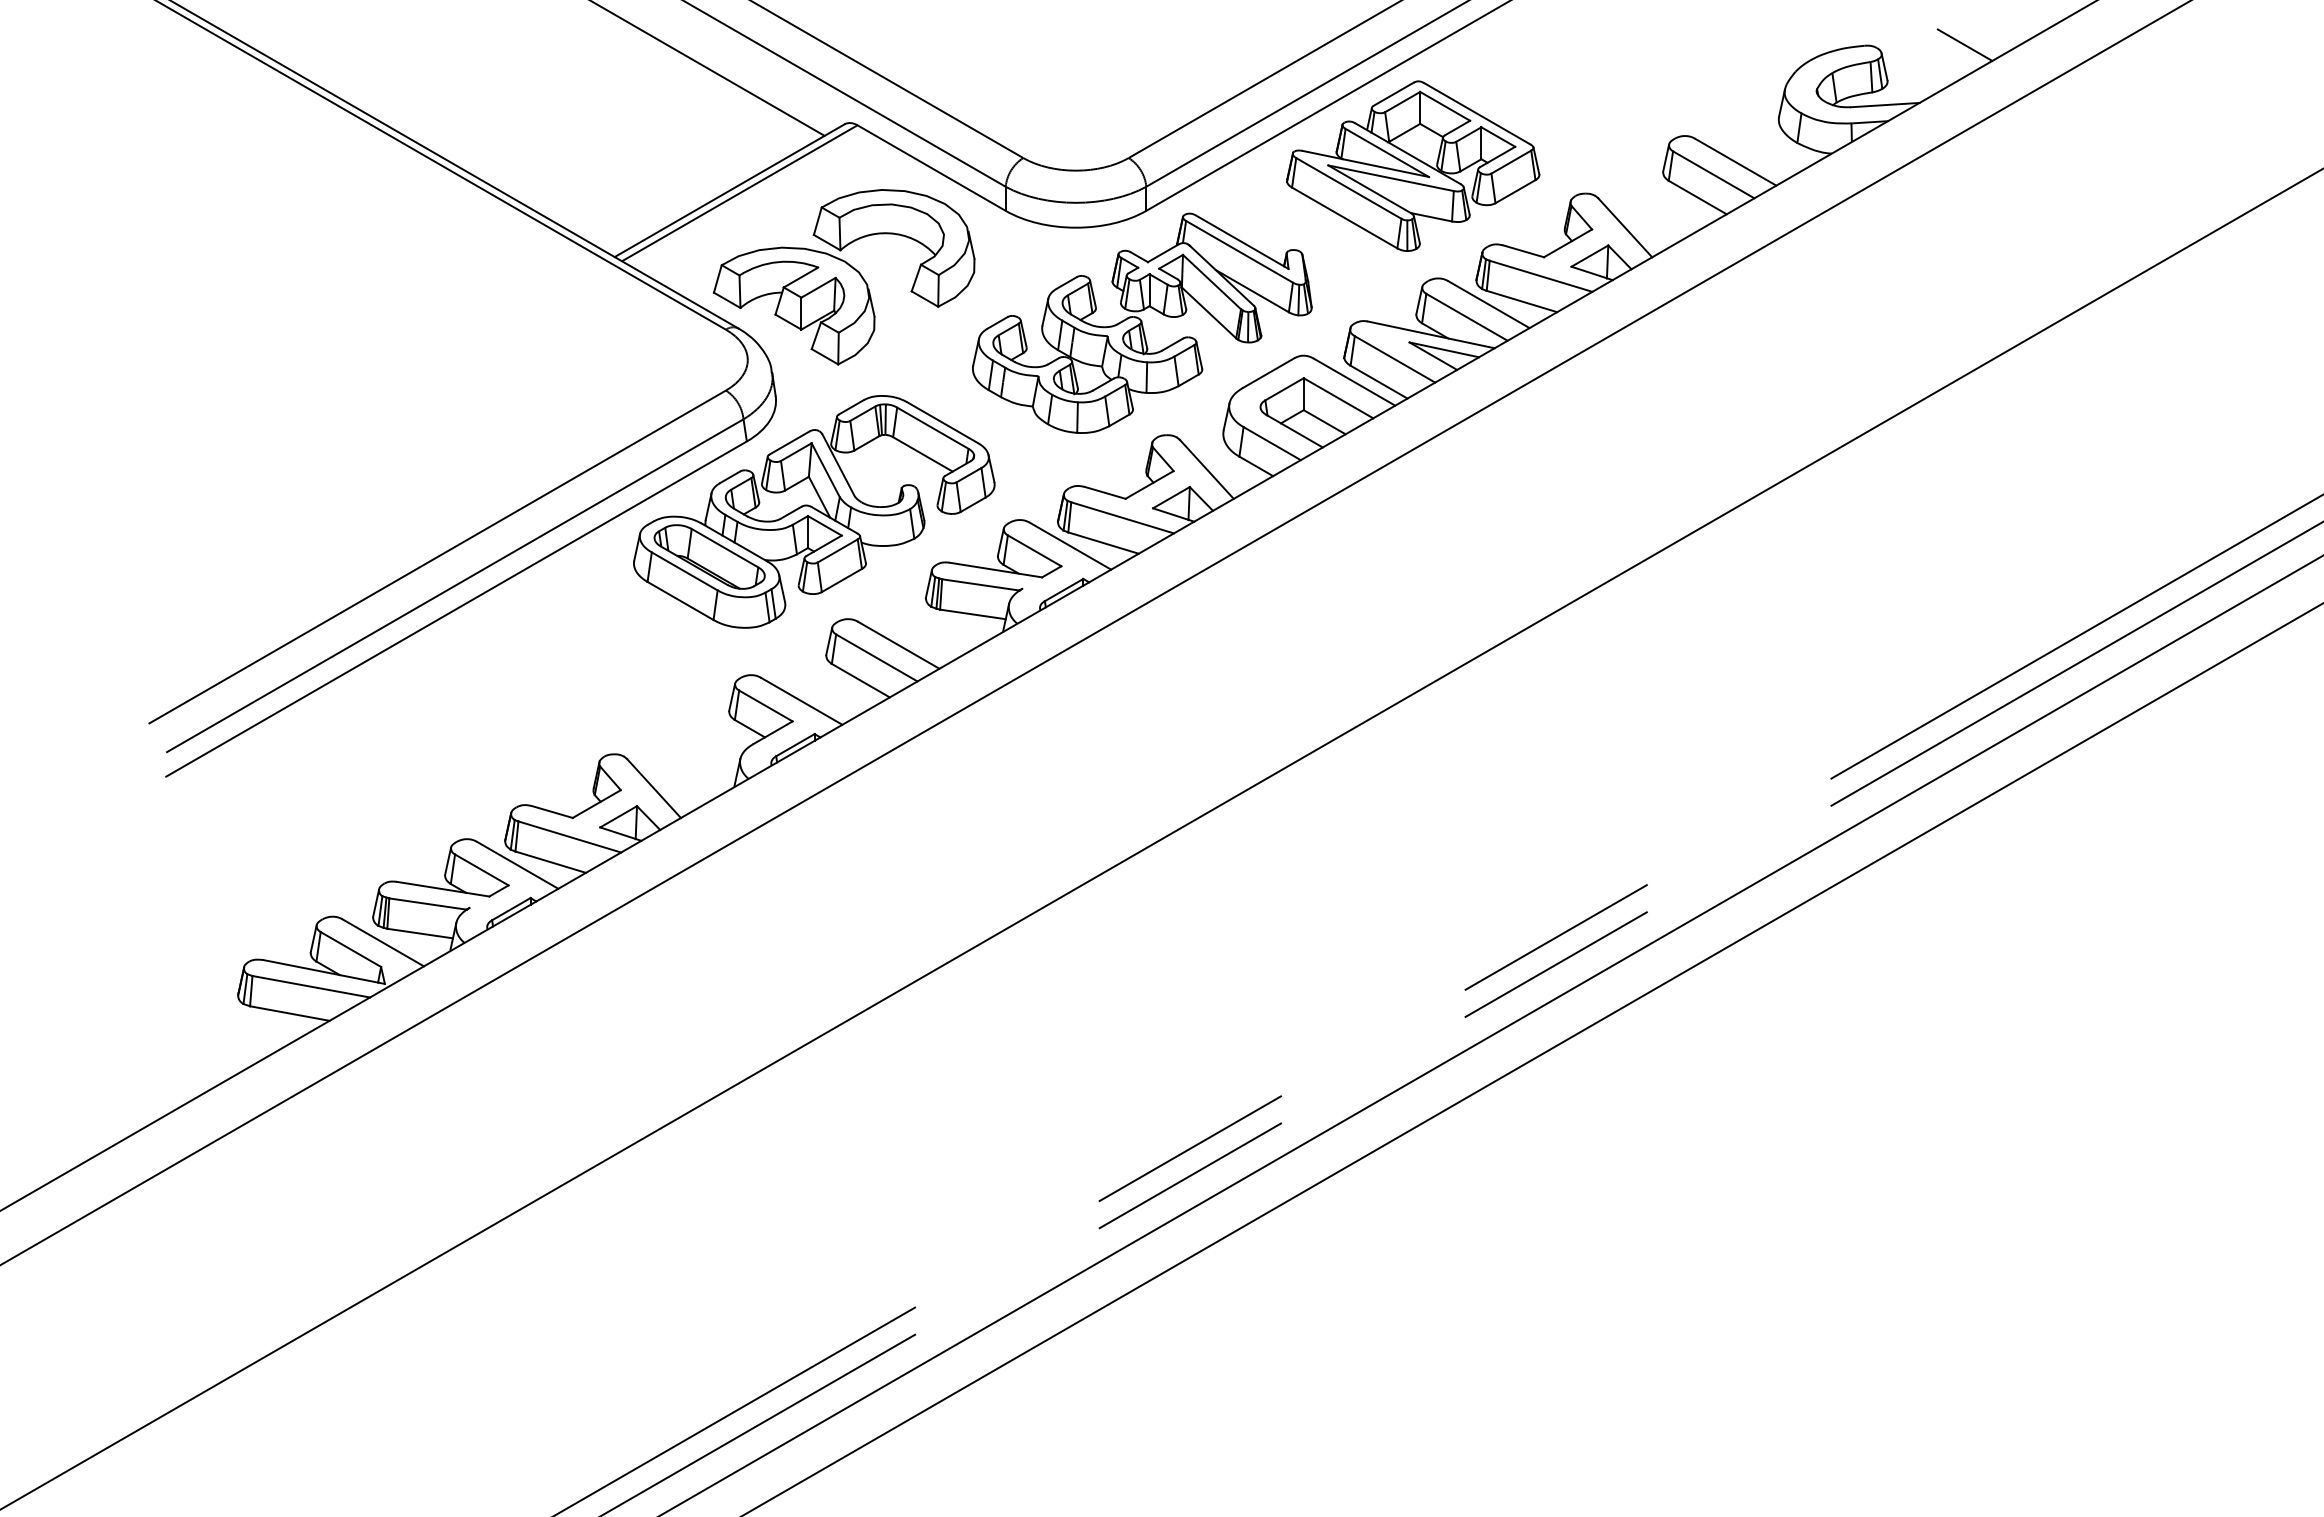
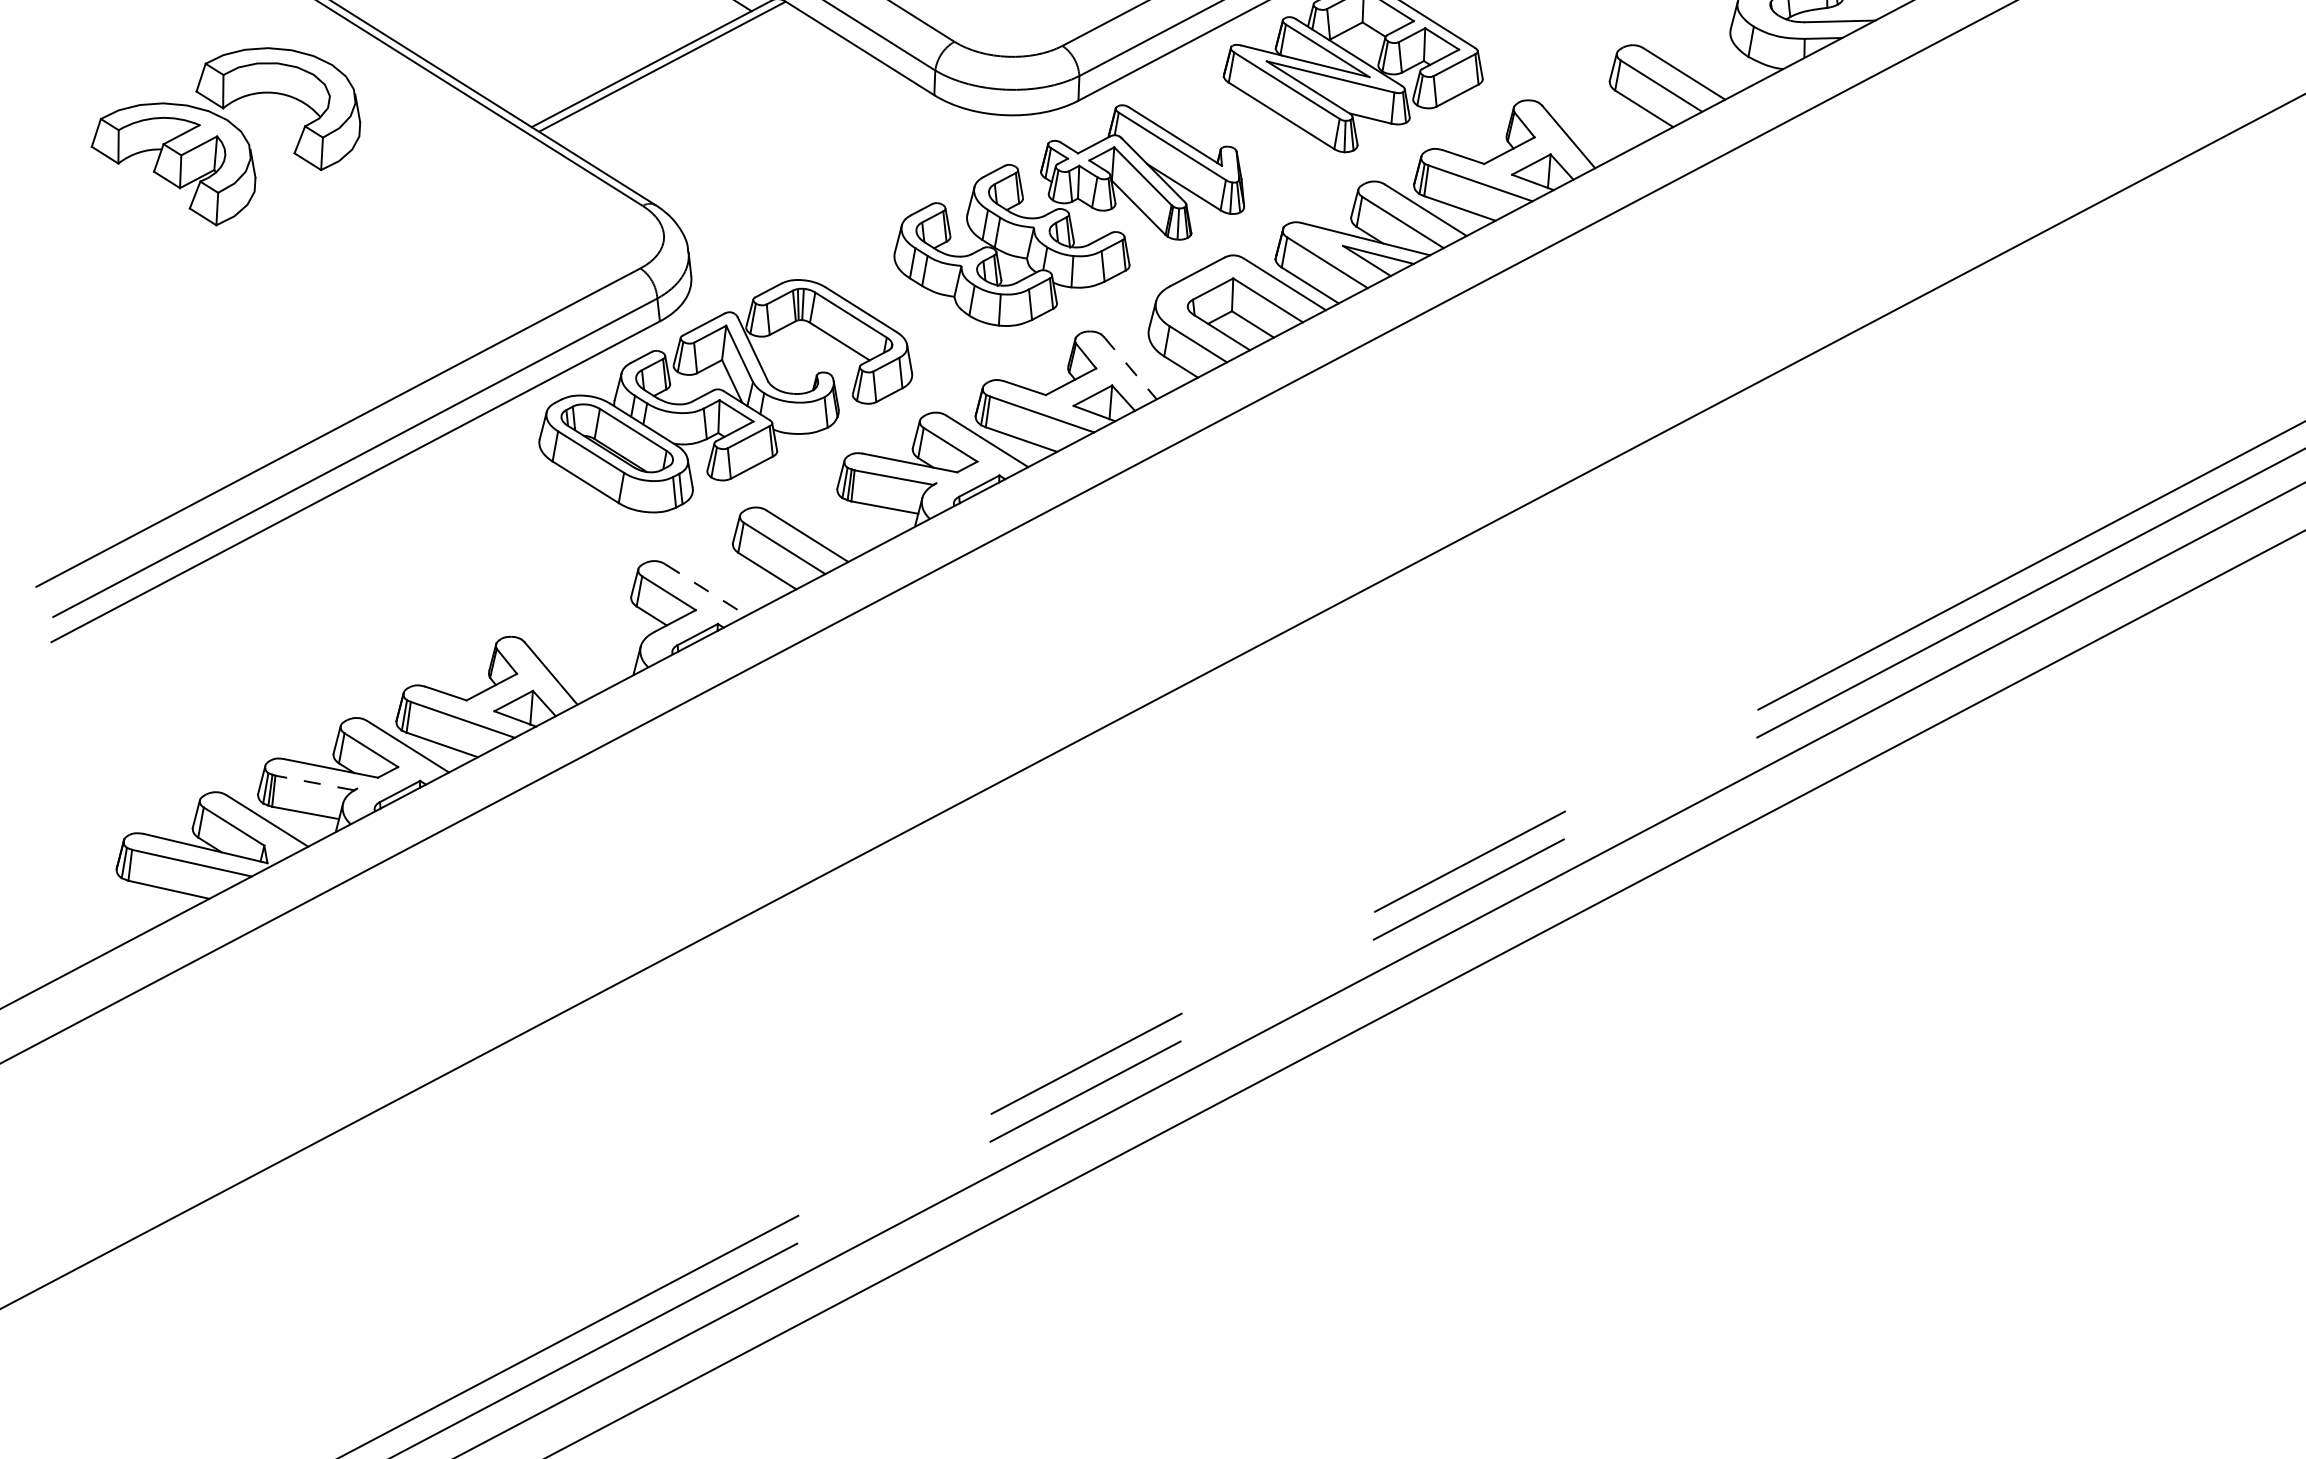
part: (844, 277) -> (226, 136), moved
line: (1206, 469) -> (1129, 368), solid -> dashed
line: (801, 701) -> (705, 590), solid -> dashed
line: (427, 903) -> (314, 782), solid -> dashed

